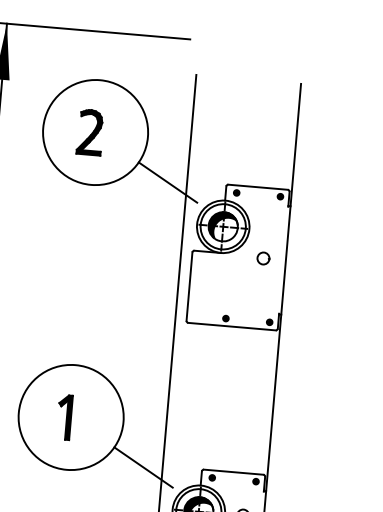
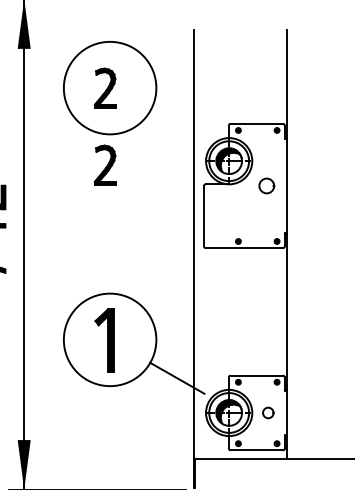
line: (168, 182) -> (177, 126), removed
part: (81, 218) -> (104, 164), added
part: (263, 257) -> (266, 185), size x1.4
part: (63, 416) -> (103, 339), size x1.6

